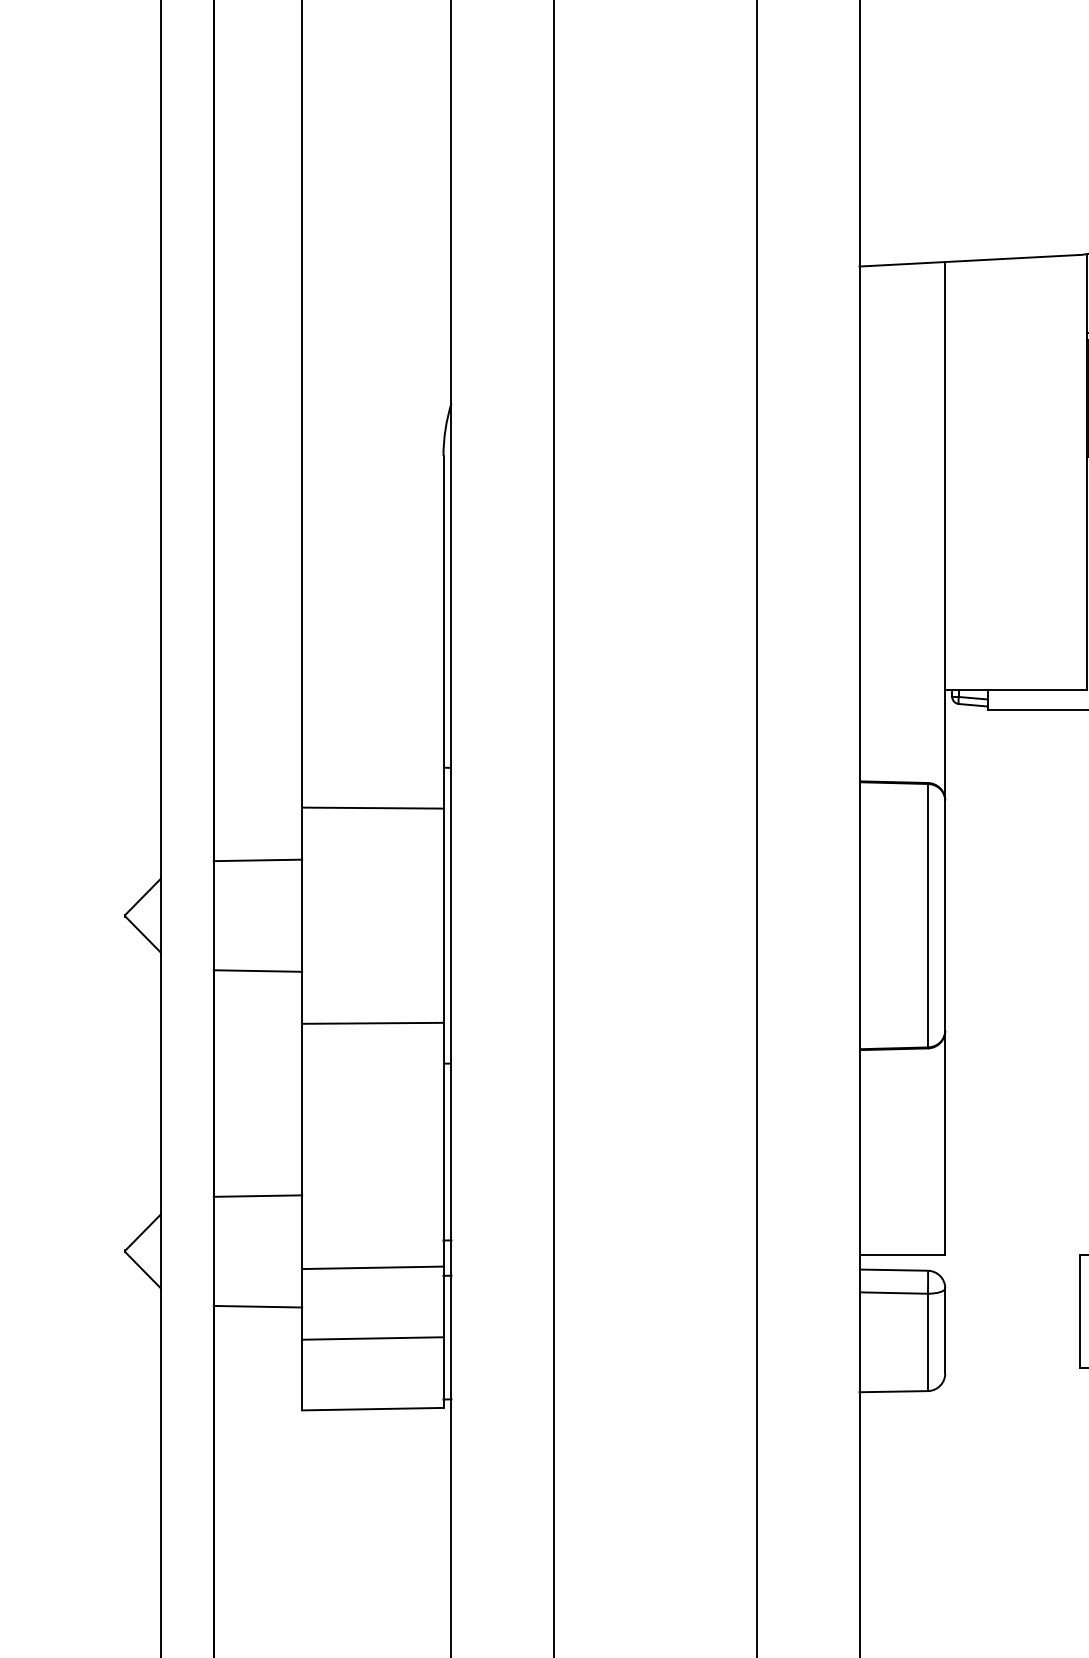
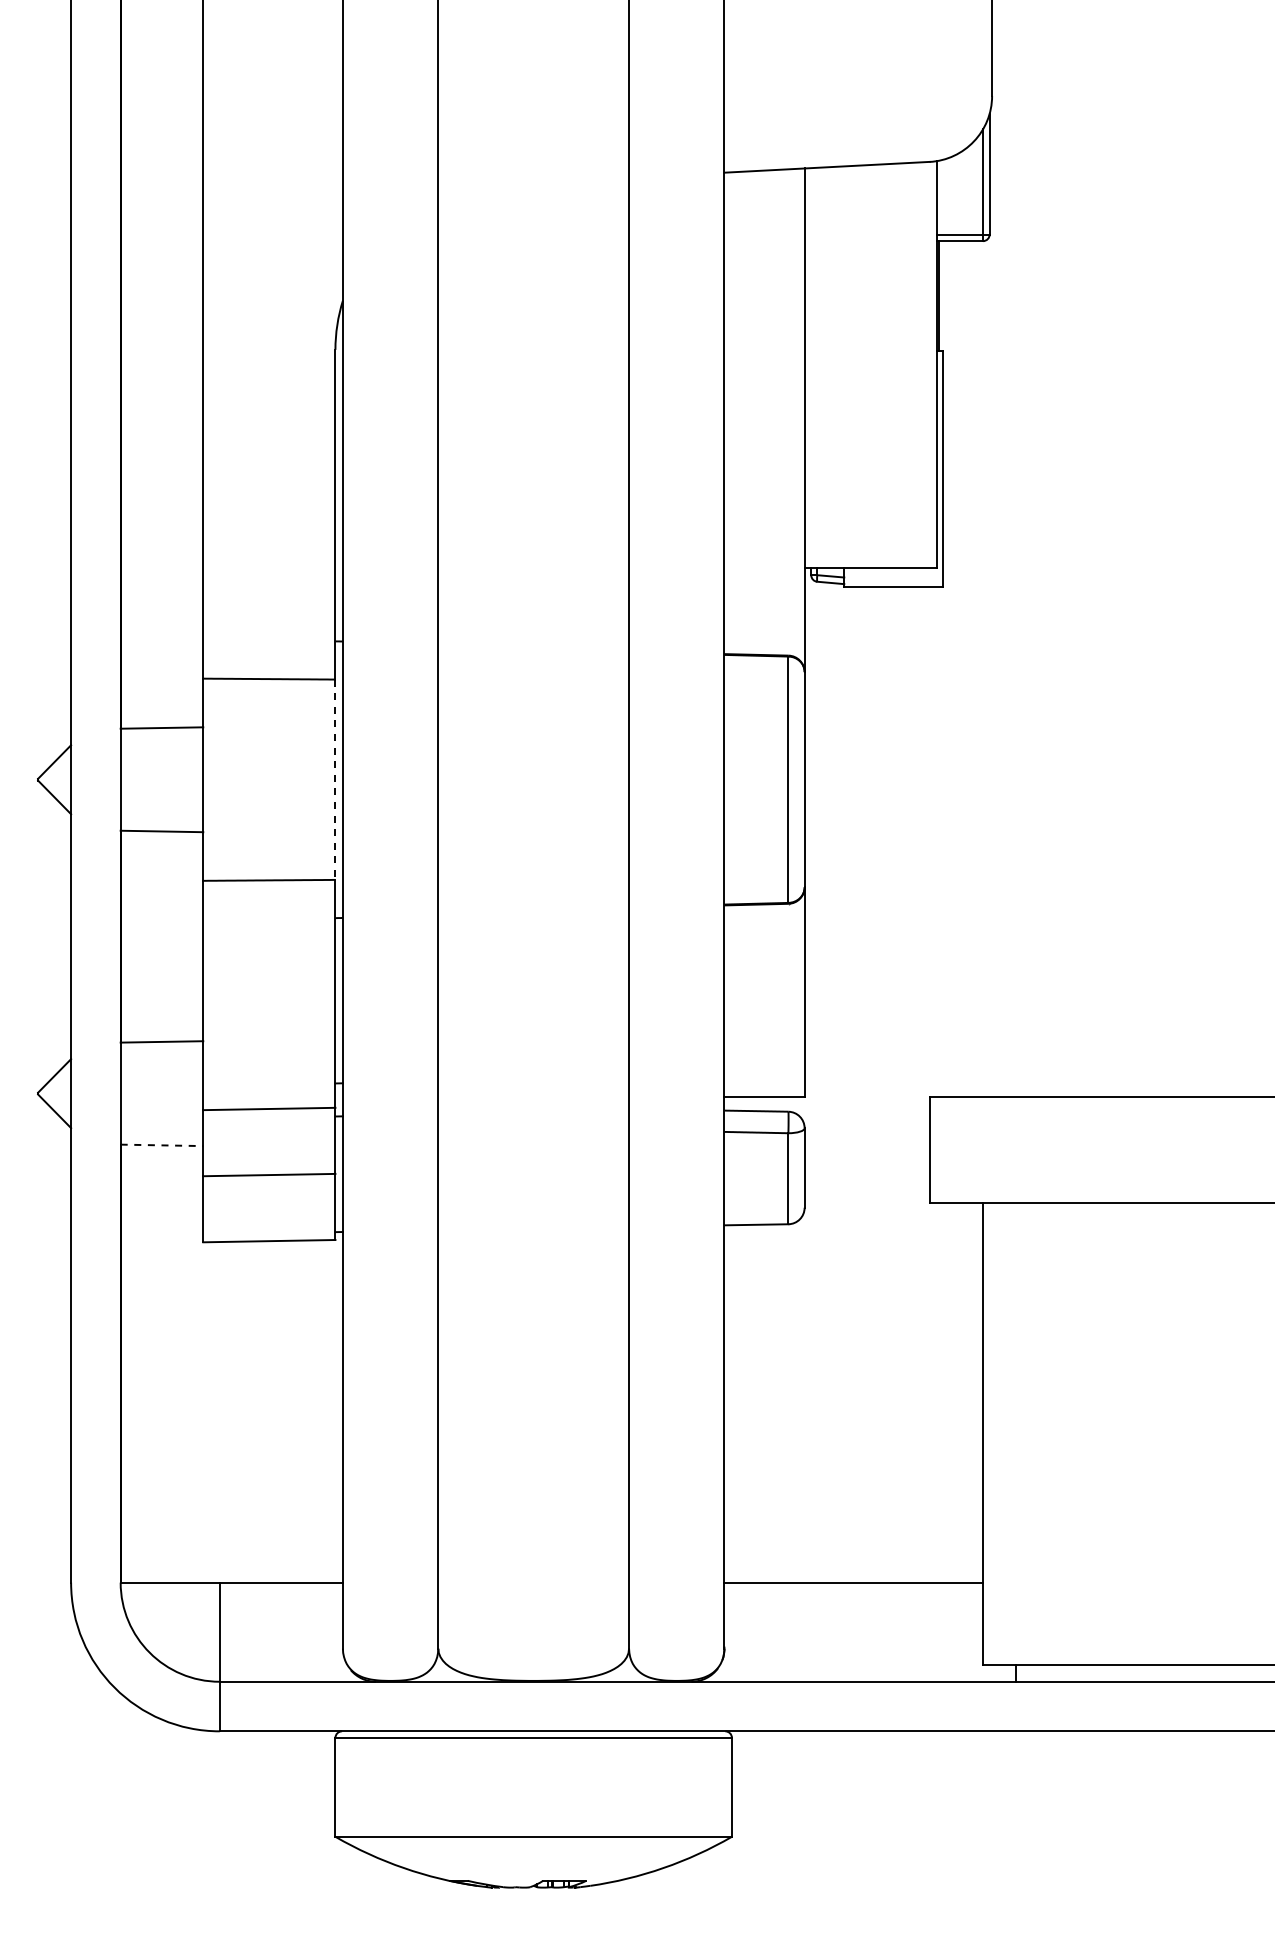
line: (443, 916) -> (335, 780), solid -> dashed
line: (258, 1306) -> (162, 1145), solid -> dashed

